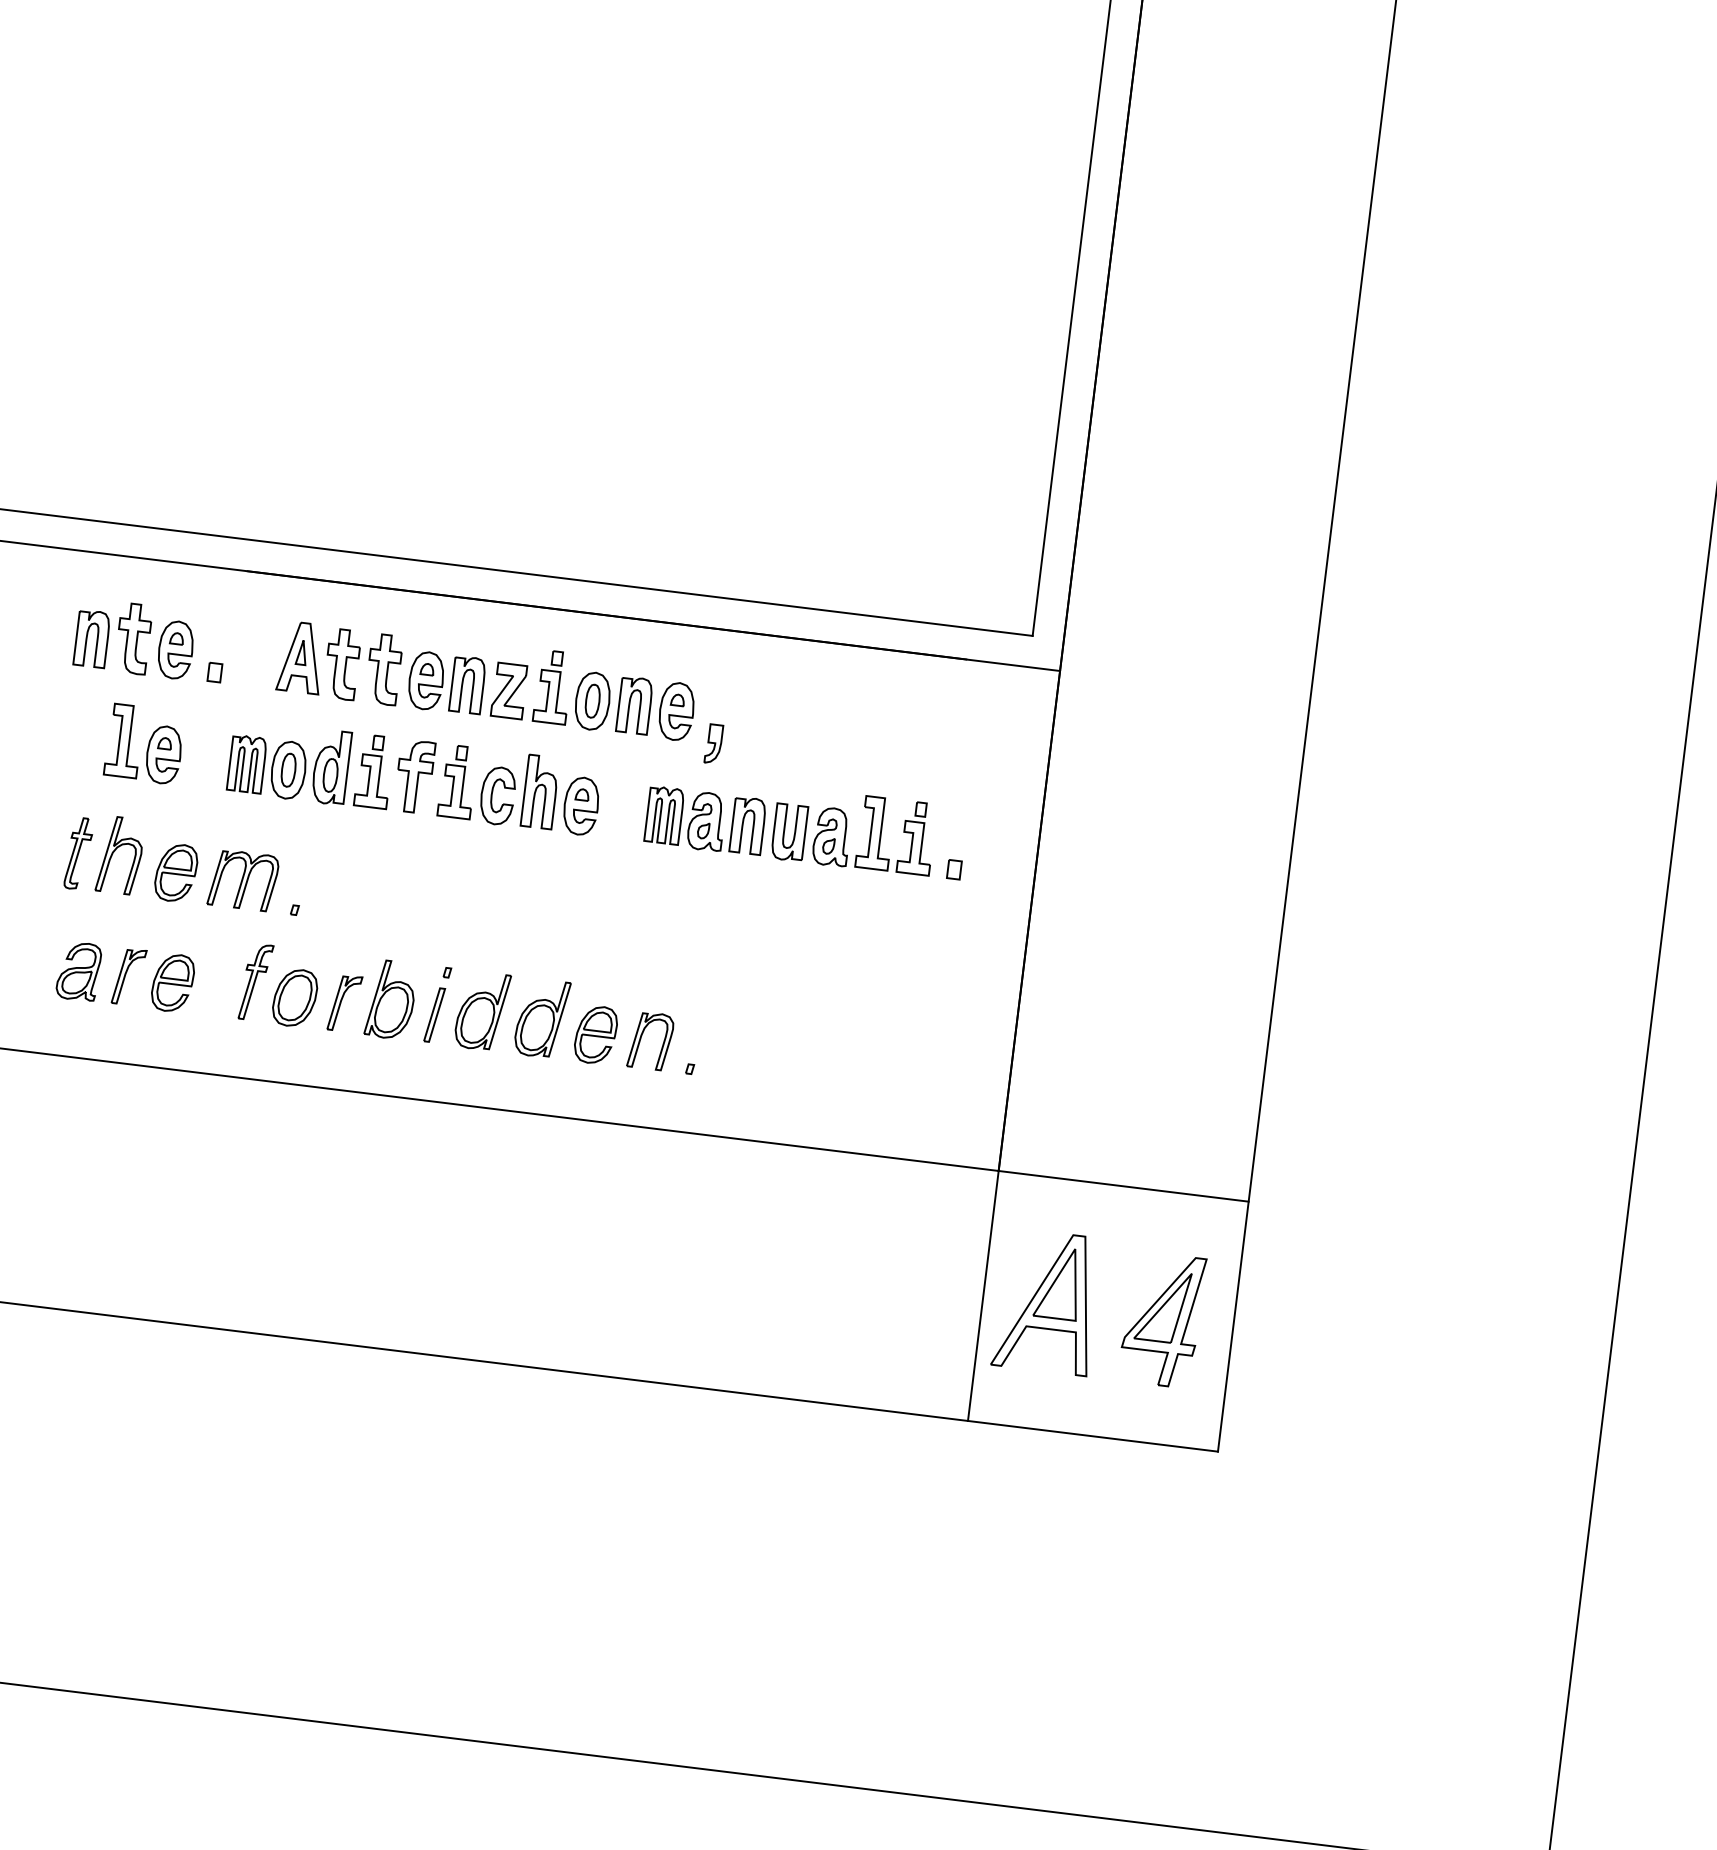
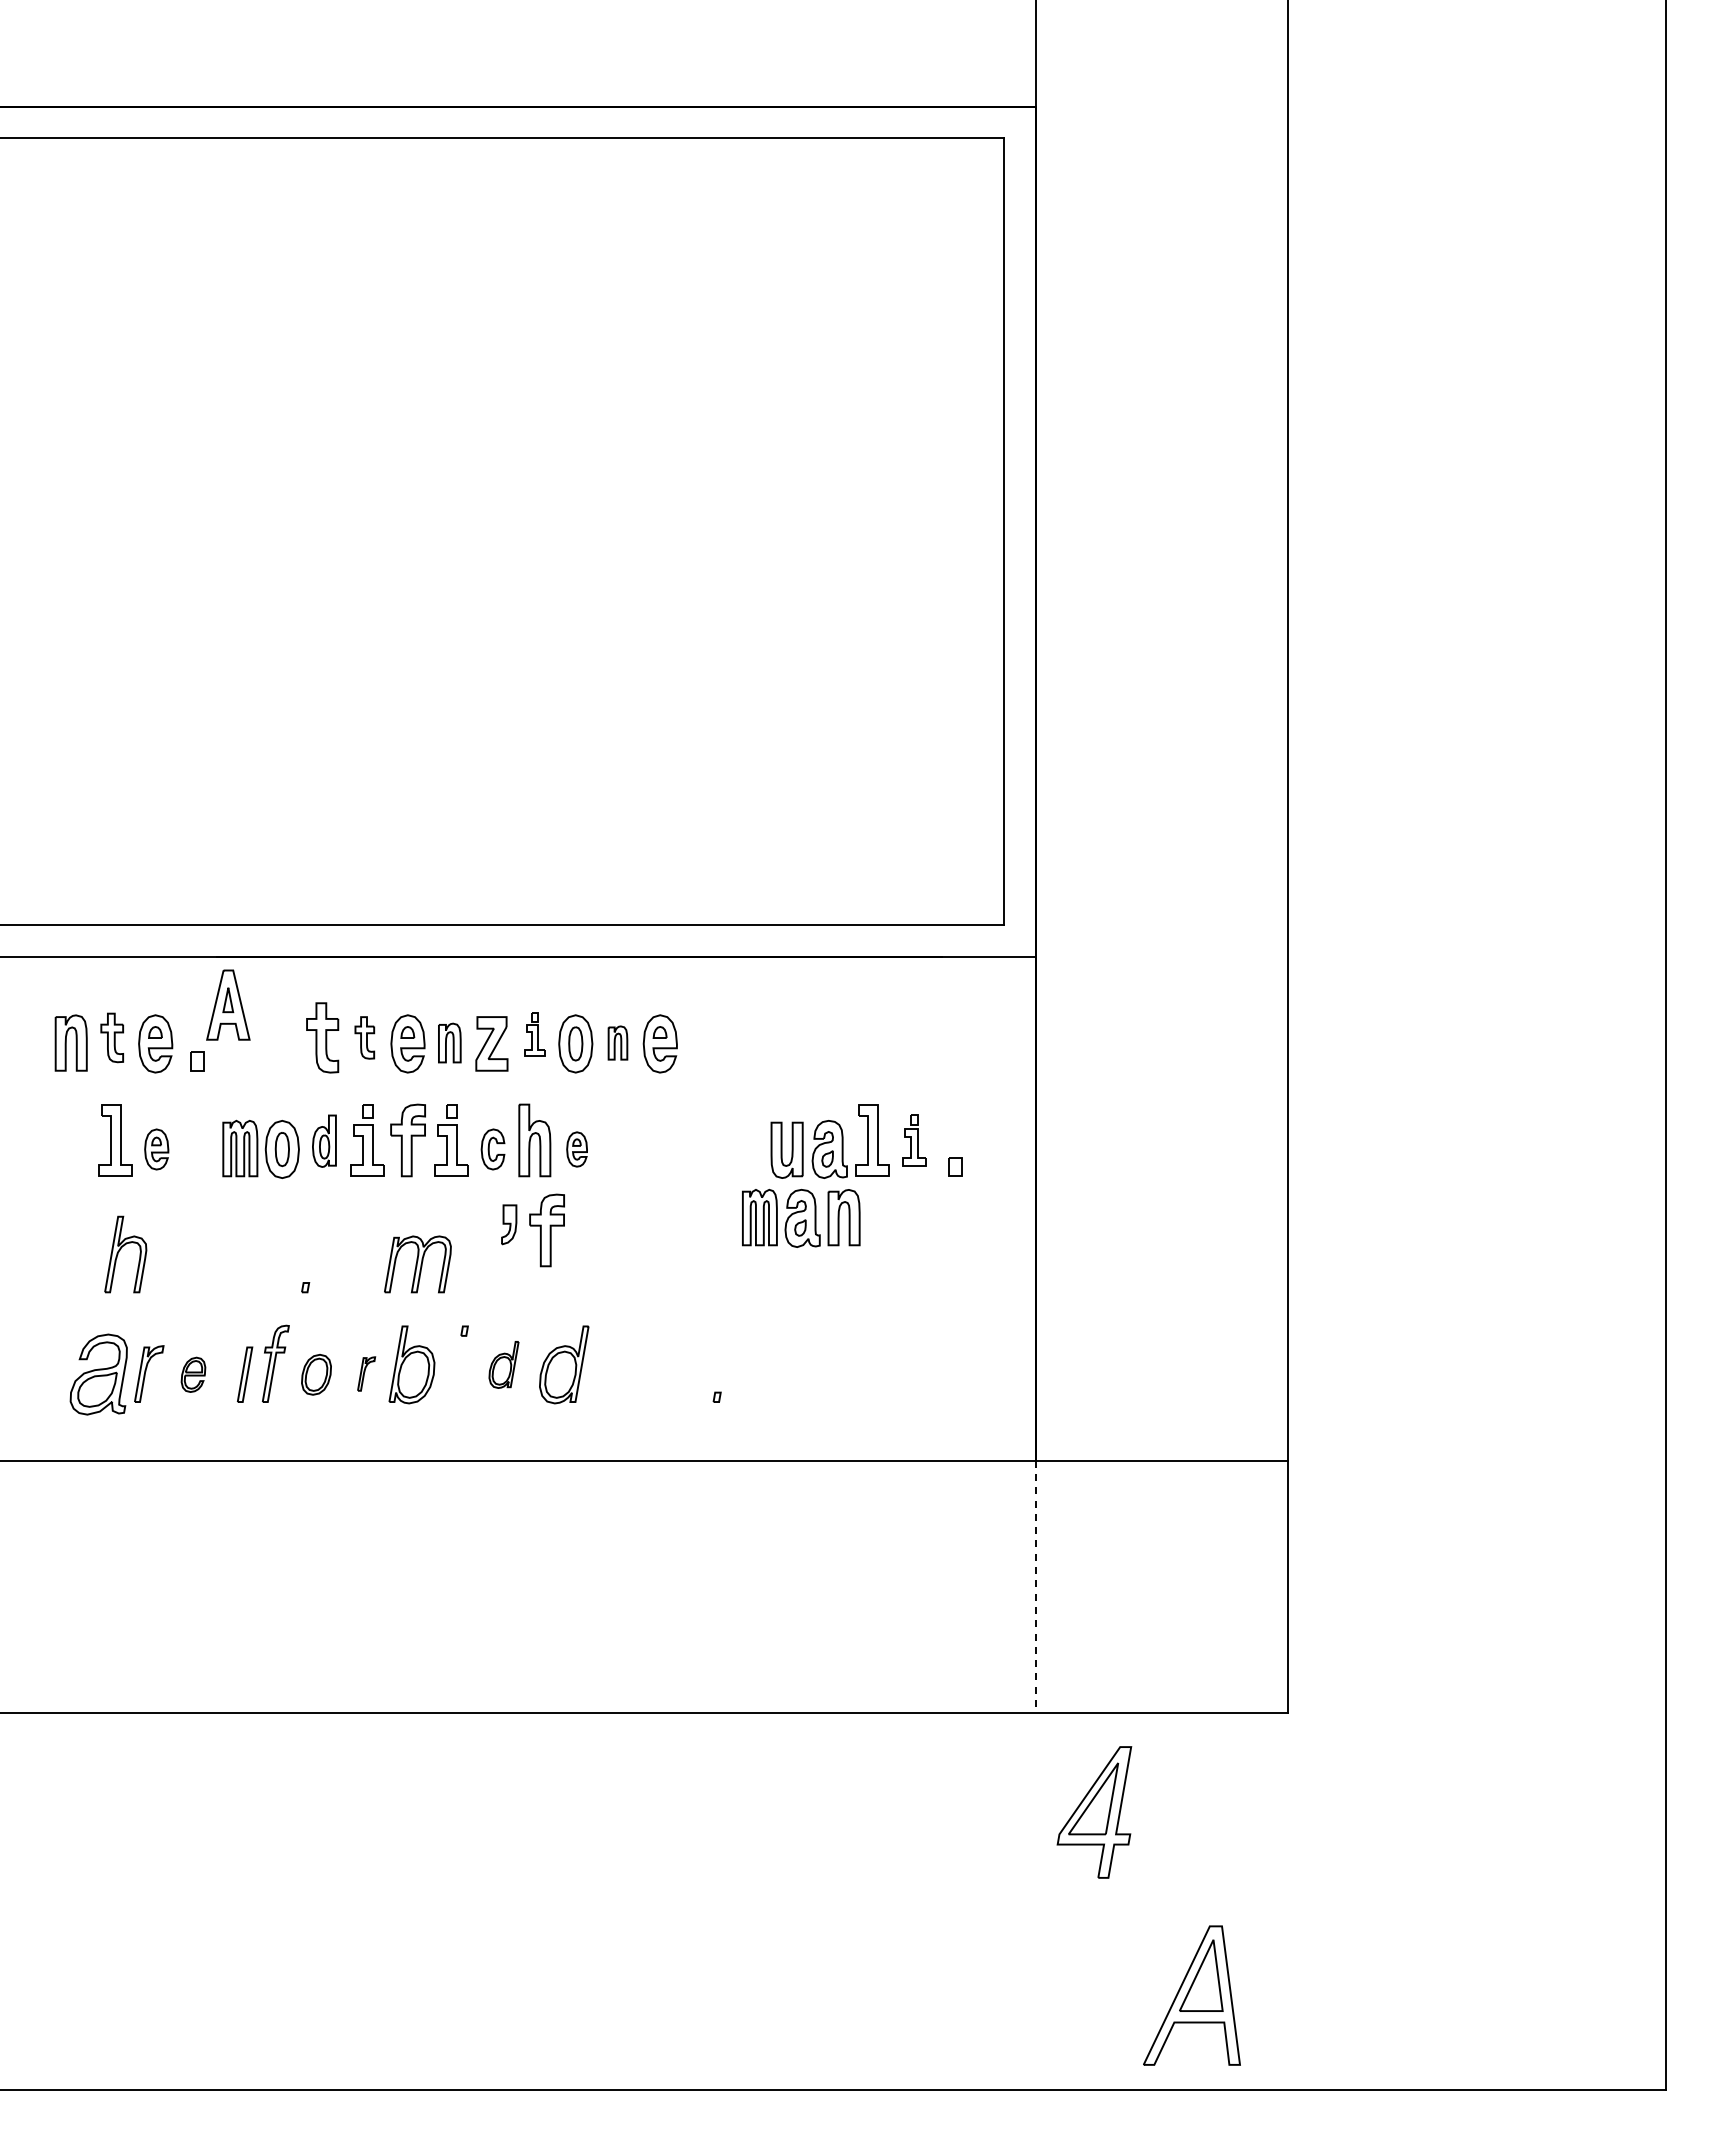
part: (132, 638) -> (111, 1037), size x0.7
part: (301, 657) -> (228, 1004), moved
part: (383, 669) -> (364, 1037), size x0.6
part: (467, 684) -> (449, 1042), size x0.7
part: (552, 686) -> (534, 1034), size x0.6
part: (634, 704) -> (617, 1042), size x0.6
part: (714, 743) -> (509, 1224), moved
part: (163, 754) -> (156, 1149), size x0.7
part: (331, 766) -> (324, 1140), size x0.7
part: (497, 795) -> (492, 1149), size x0.7
part: (580, 806) -> (576, 1149), size x0.6
part: (705, 821) -> (801, 1218), moved
part: (917, 838) -> (914, 1140), size x0.7
part: (79, 853) -> (84, 1257), removed
part: (175, 872) -> (182, 1264), removed
part: (243, 880) -> (417, 1264), moved
part: (540, 882) -> (546, 1230), added
part: (78, 971) -> (98, 1374), size x1.4
part: (173, 982) -> (193, 1374), size x0.6
part: (295, 997) -> (316, 1374), size x0.7
part: (344, 1002) -> (366, 1373), size x0.6
part: (481, 1010) -> (503, 1364), size x0.6
part: (435, 1014) -> (245, 1374), moved
part: (595, 1034) -> (619, 1374), removed
part: (641, 1038) -> (665, 1372), removed
line: (982, 1295) -> (1035, 1586), solid -> dashed
part: (1046, 1301) -> (1191, 1995), moved
part: (1162, 1319) -> (1094, 1812), moved

